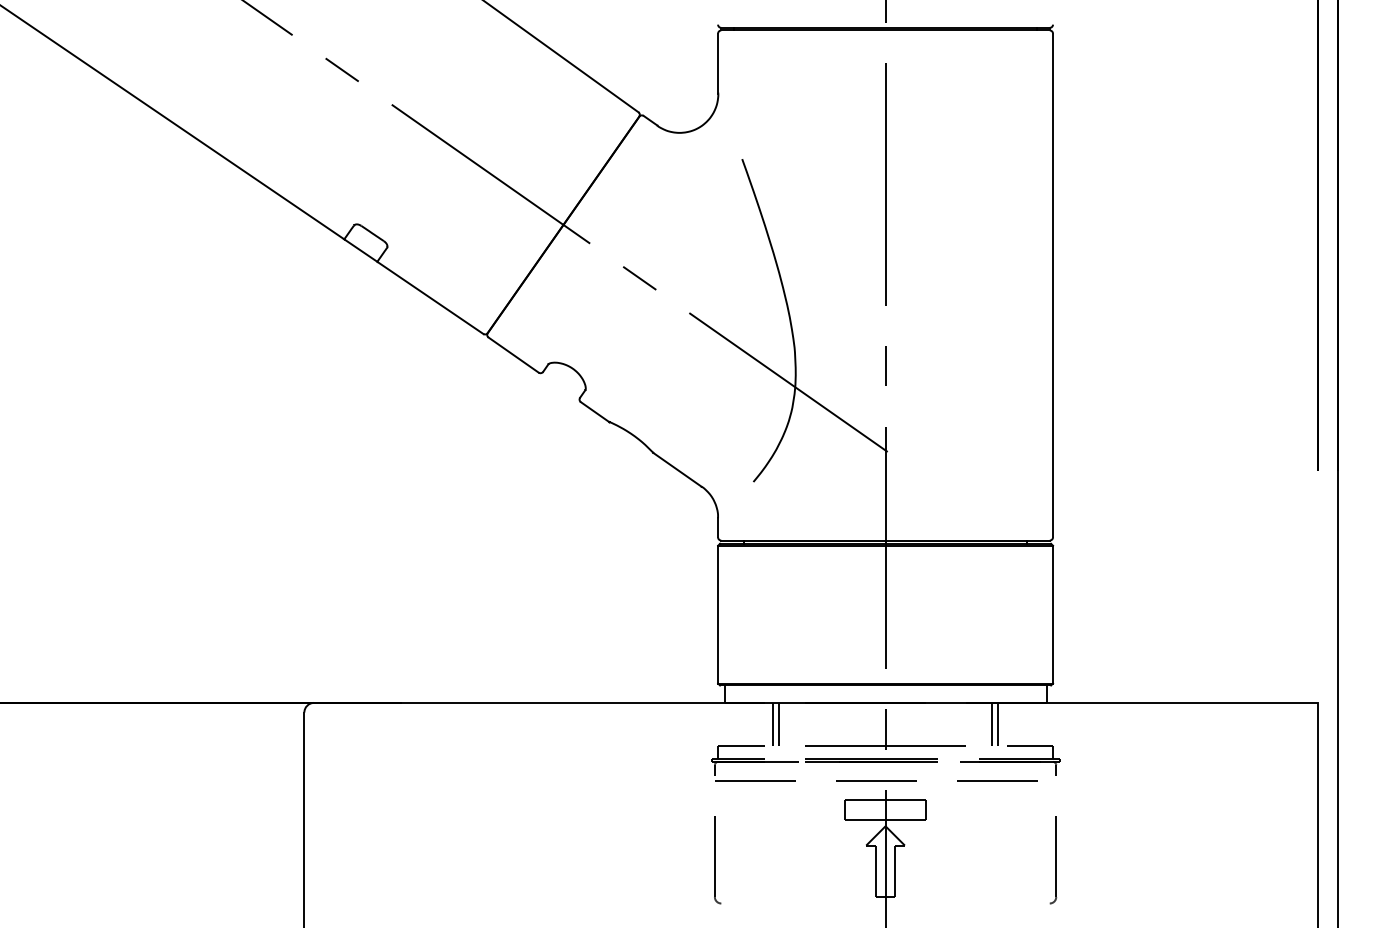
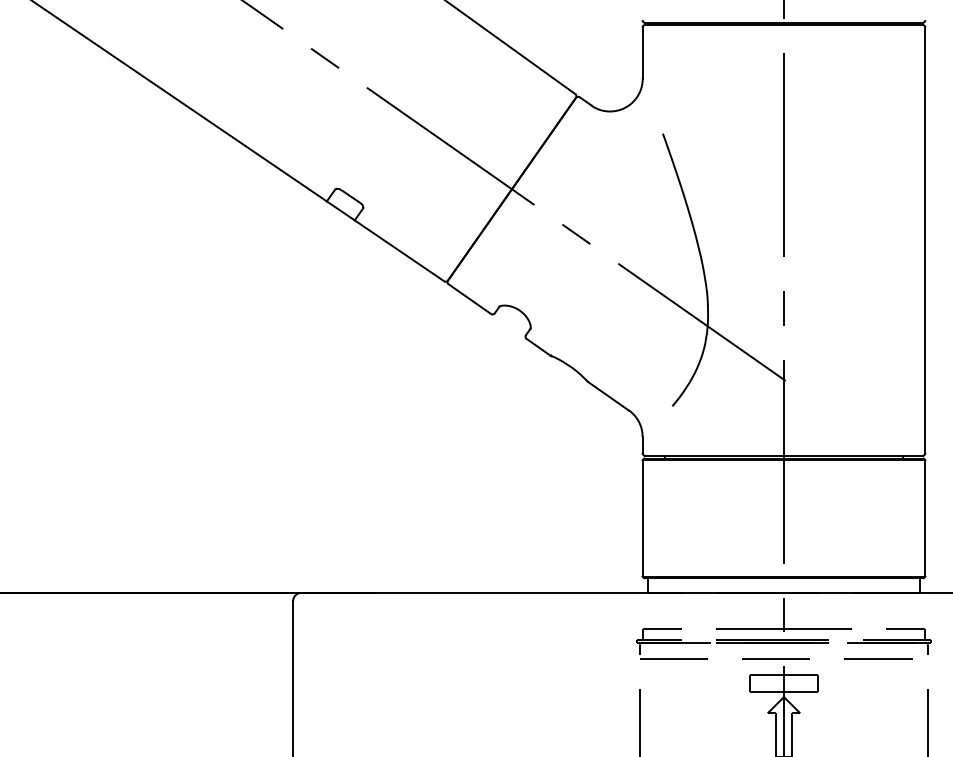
line: (772, 723) -> (688, 610), removed
line: (779, 723) -> (694, 610), removed
line: (991, 723) -> (873, 610), removed
line: (998, 723) -> (879, 610), removed

